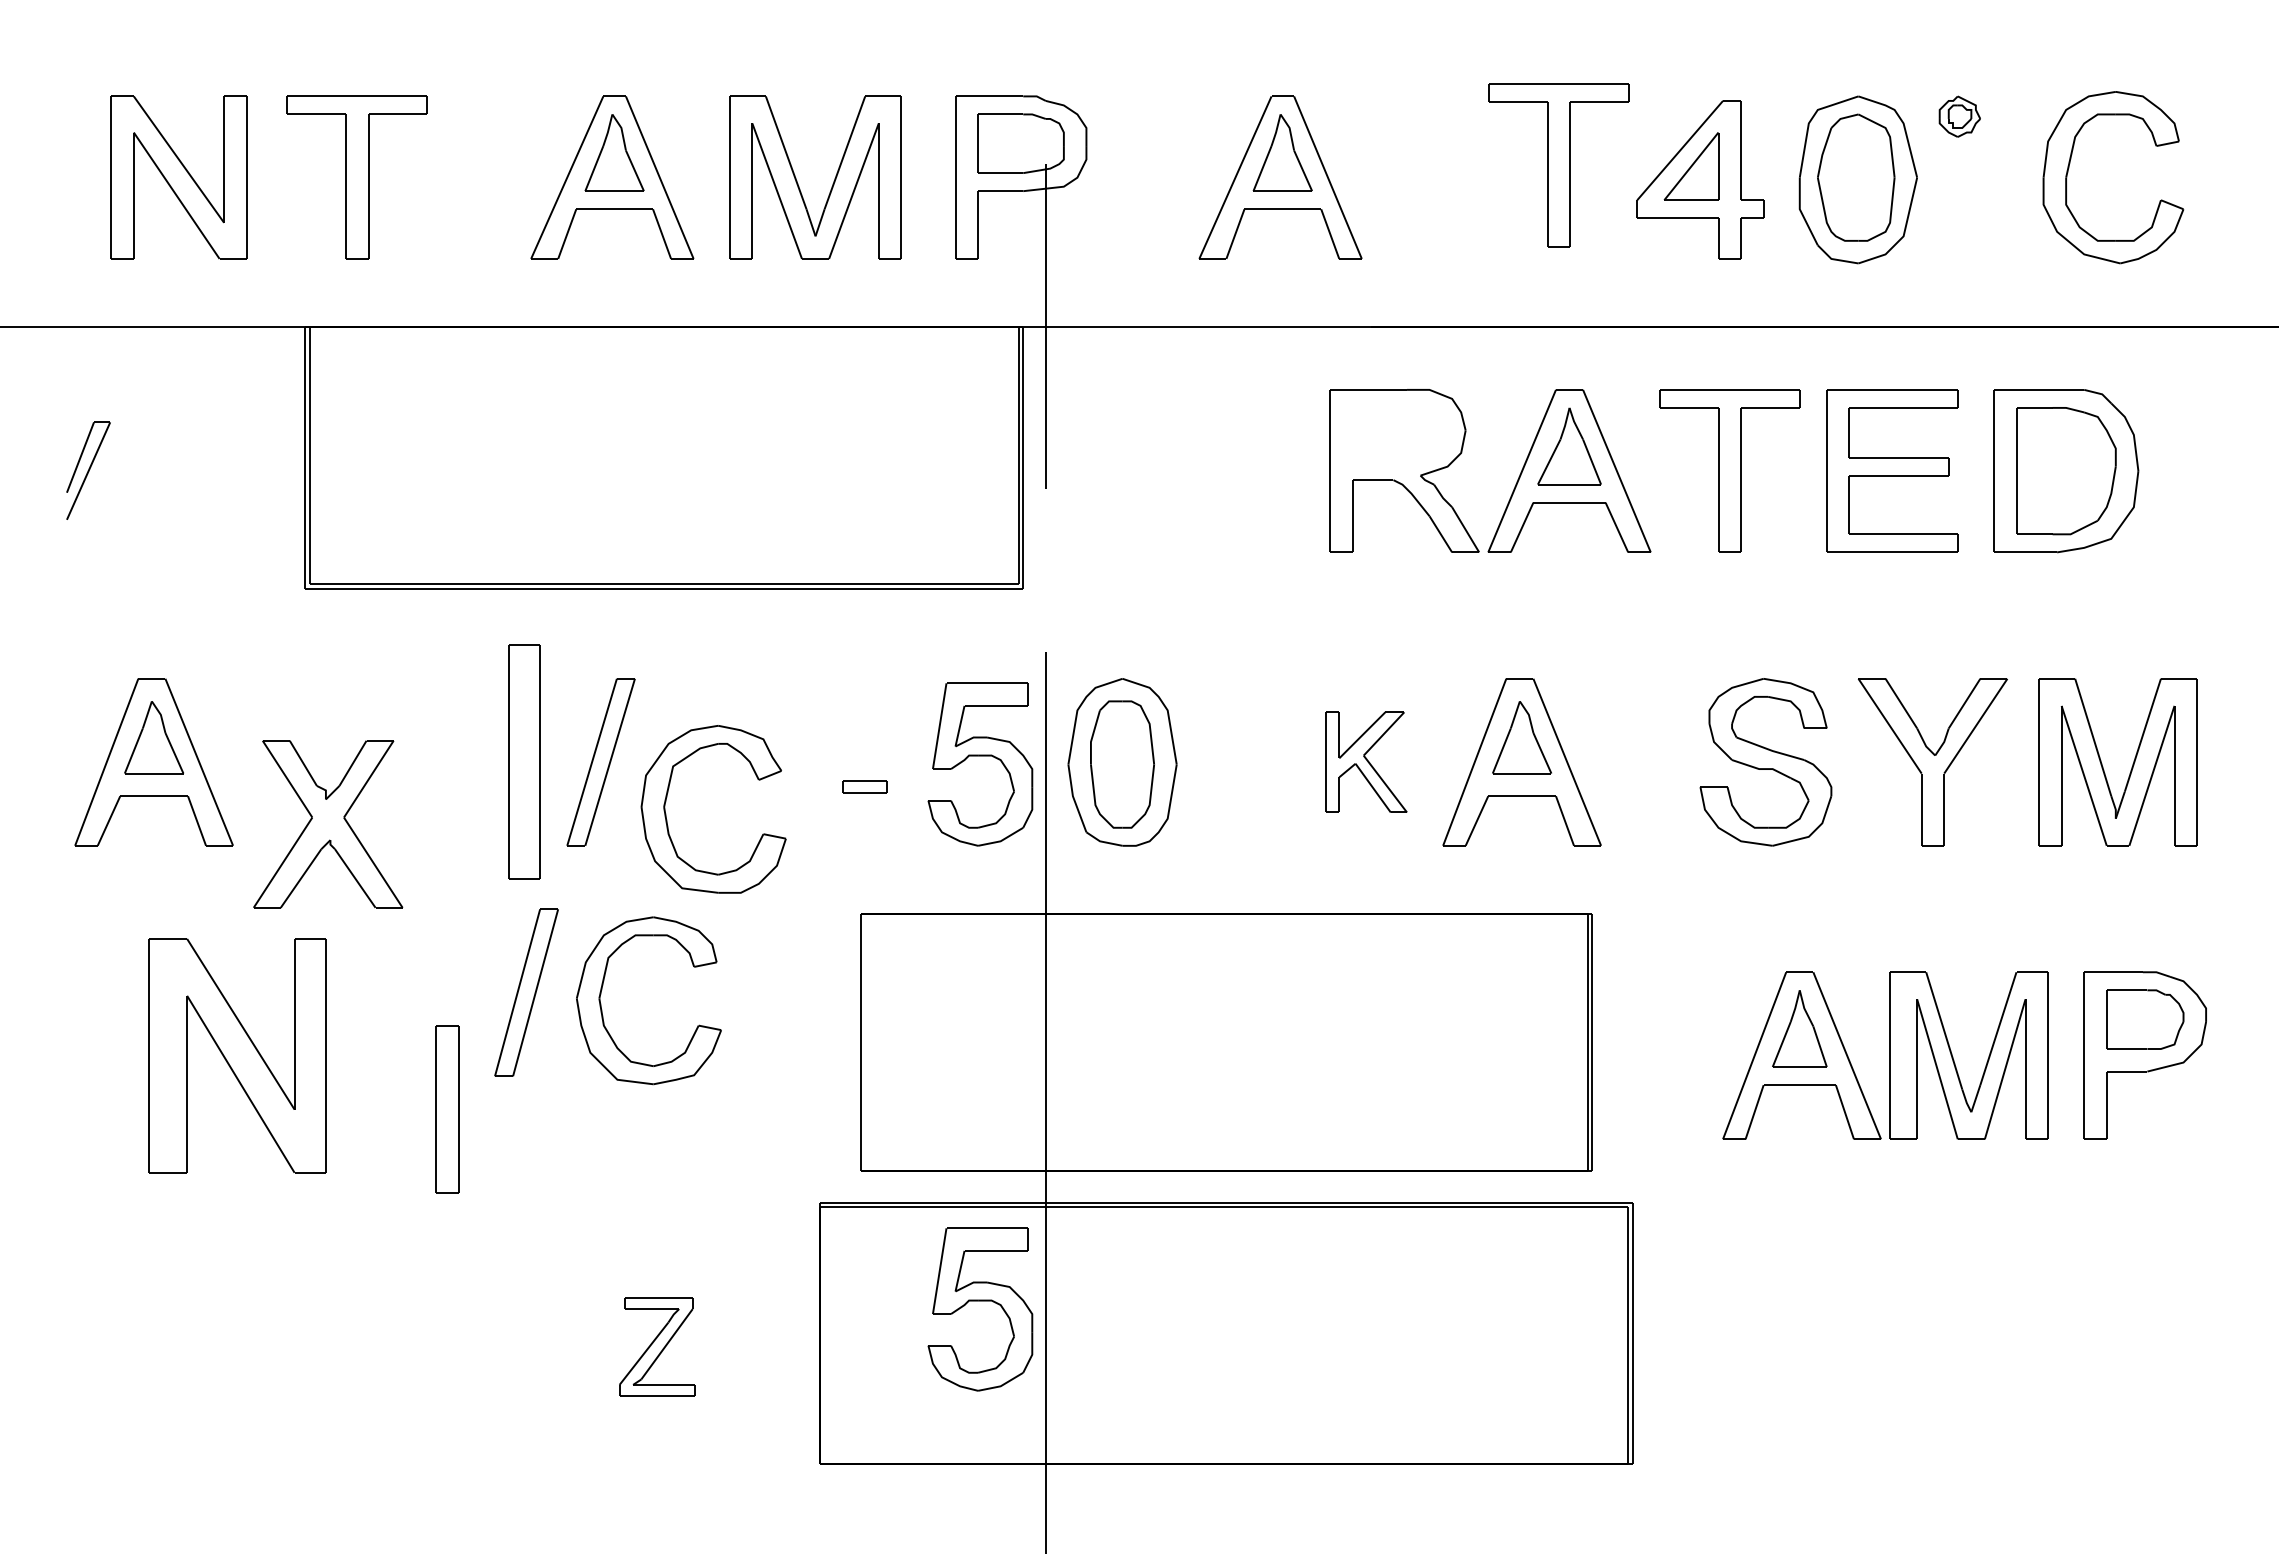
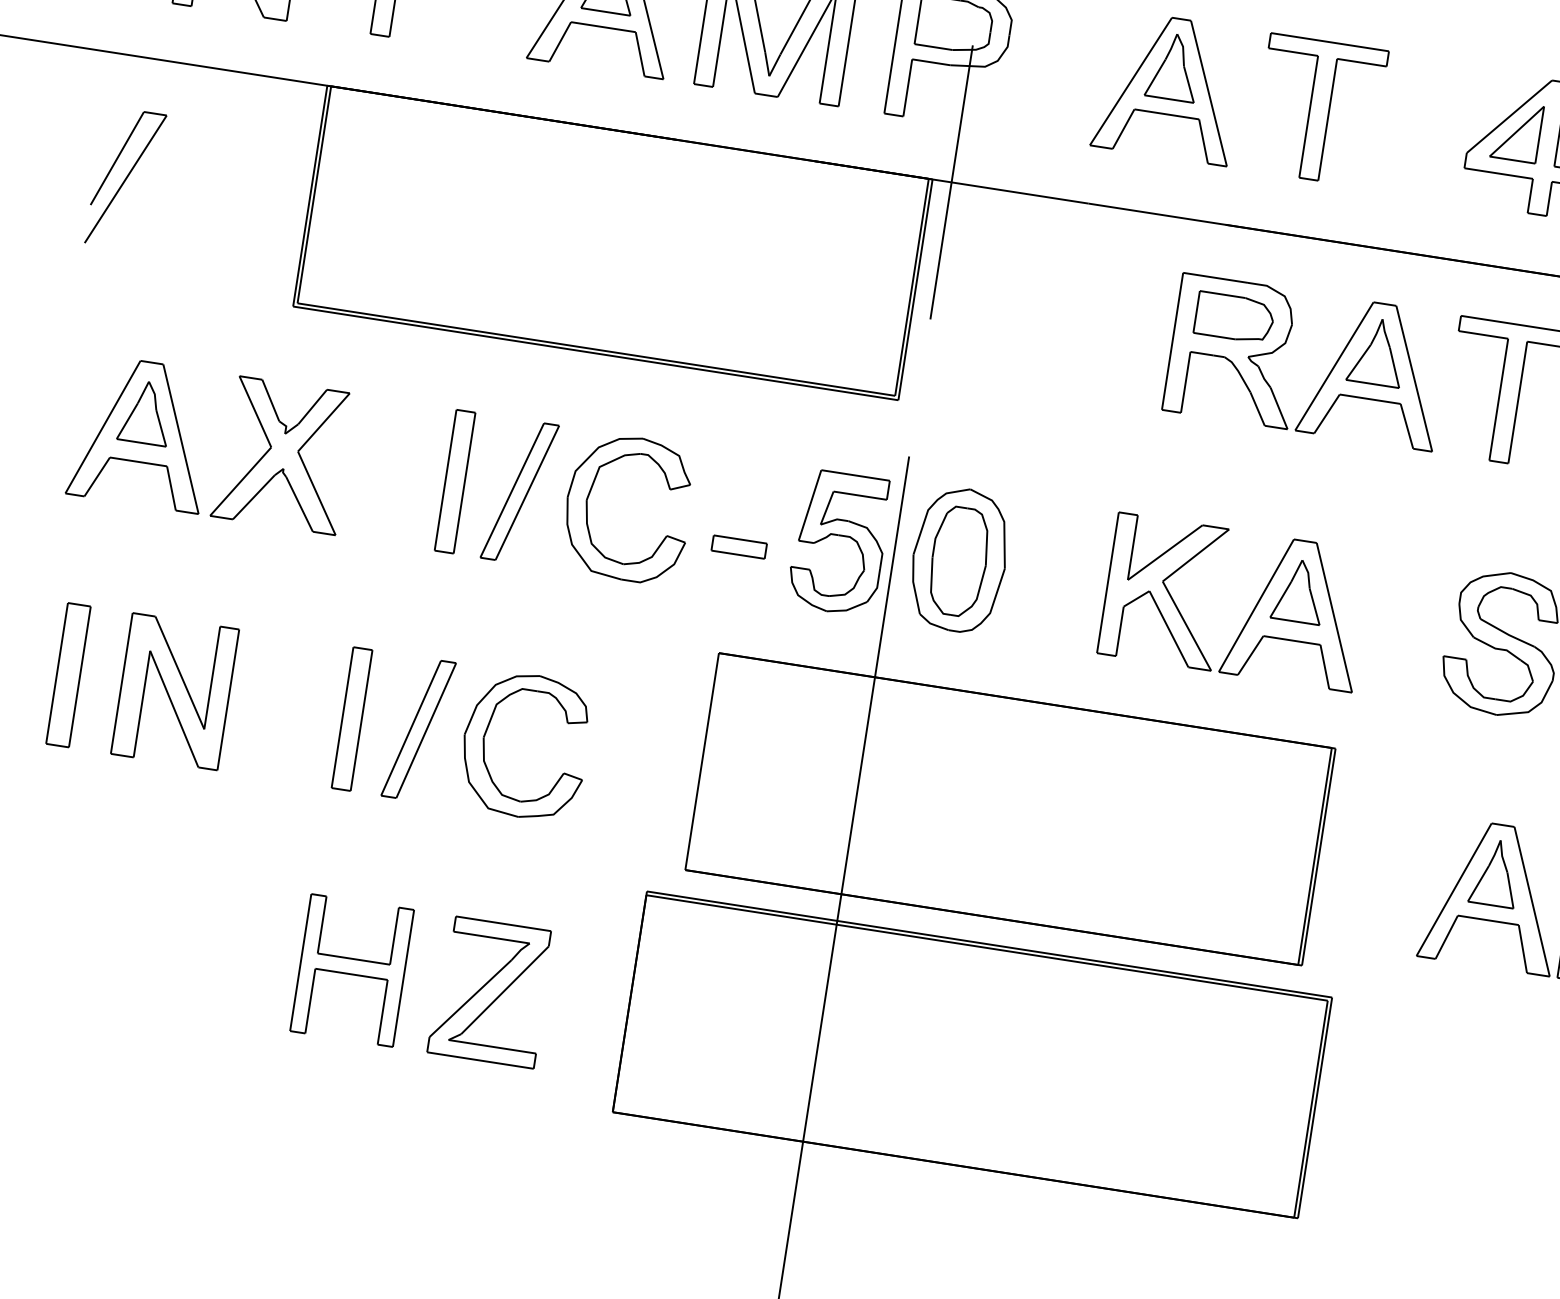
part: (1558, 165) -> (1319, 110), moved
part: (1397, 432) -> (1234, 317), added
part: (88, 470) -> (125, 178), size x1.67
part: (524, 762) -> (455, 481), size x0.71
part: (1366, 762) -> (1165, 591), size x1.67
part: (865, 786) -> (739, 546), size x1.43
part: (667, 819) -> (587, 511), moved
part: (328, 824) -> (284, 455), moved
part: (526, 992) -> (418, 729), moved
part: (602, 1009) -> (484, 747), moved
part: (111, 1055) -> (68, 674), added
part: (237, 1055) -> (174, 691), size x0.71
part: (447, 1109) -> (352, 718), moved
part: (980, 1301) -> (769, 995), removed
part: (492, 1346) -> (351, 970), added
part: (657, 1346) -> (491, 991), size x1.67

